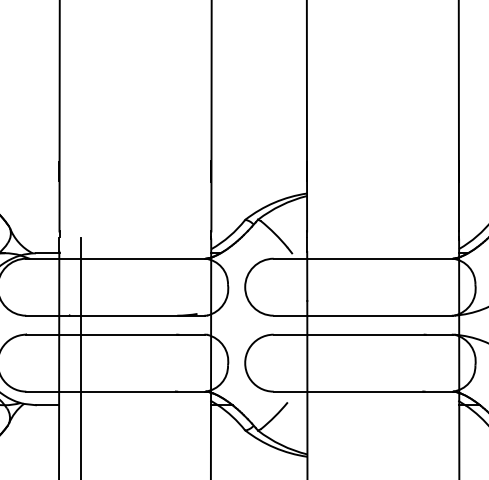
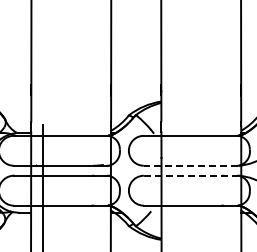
line: (362, 315) -> (190, 165), solid -> dashed
line: (364, 334) -> (191, 175), solid -> dashed

